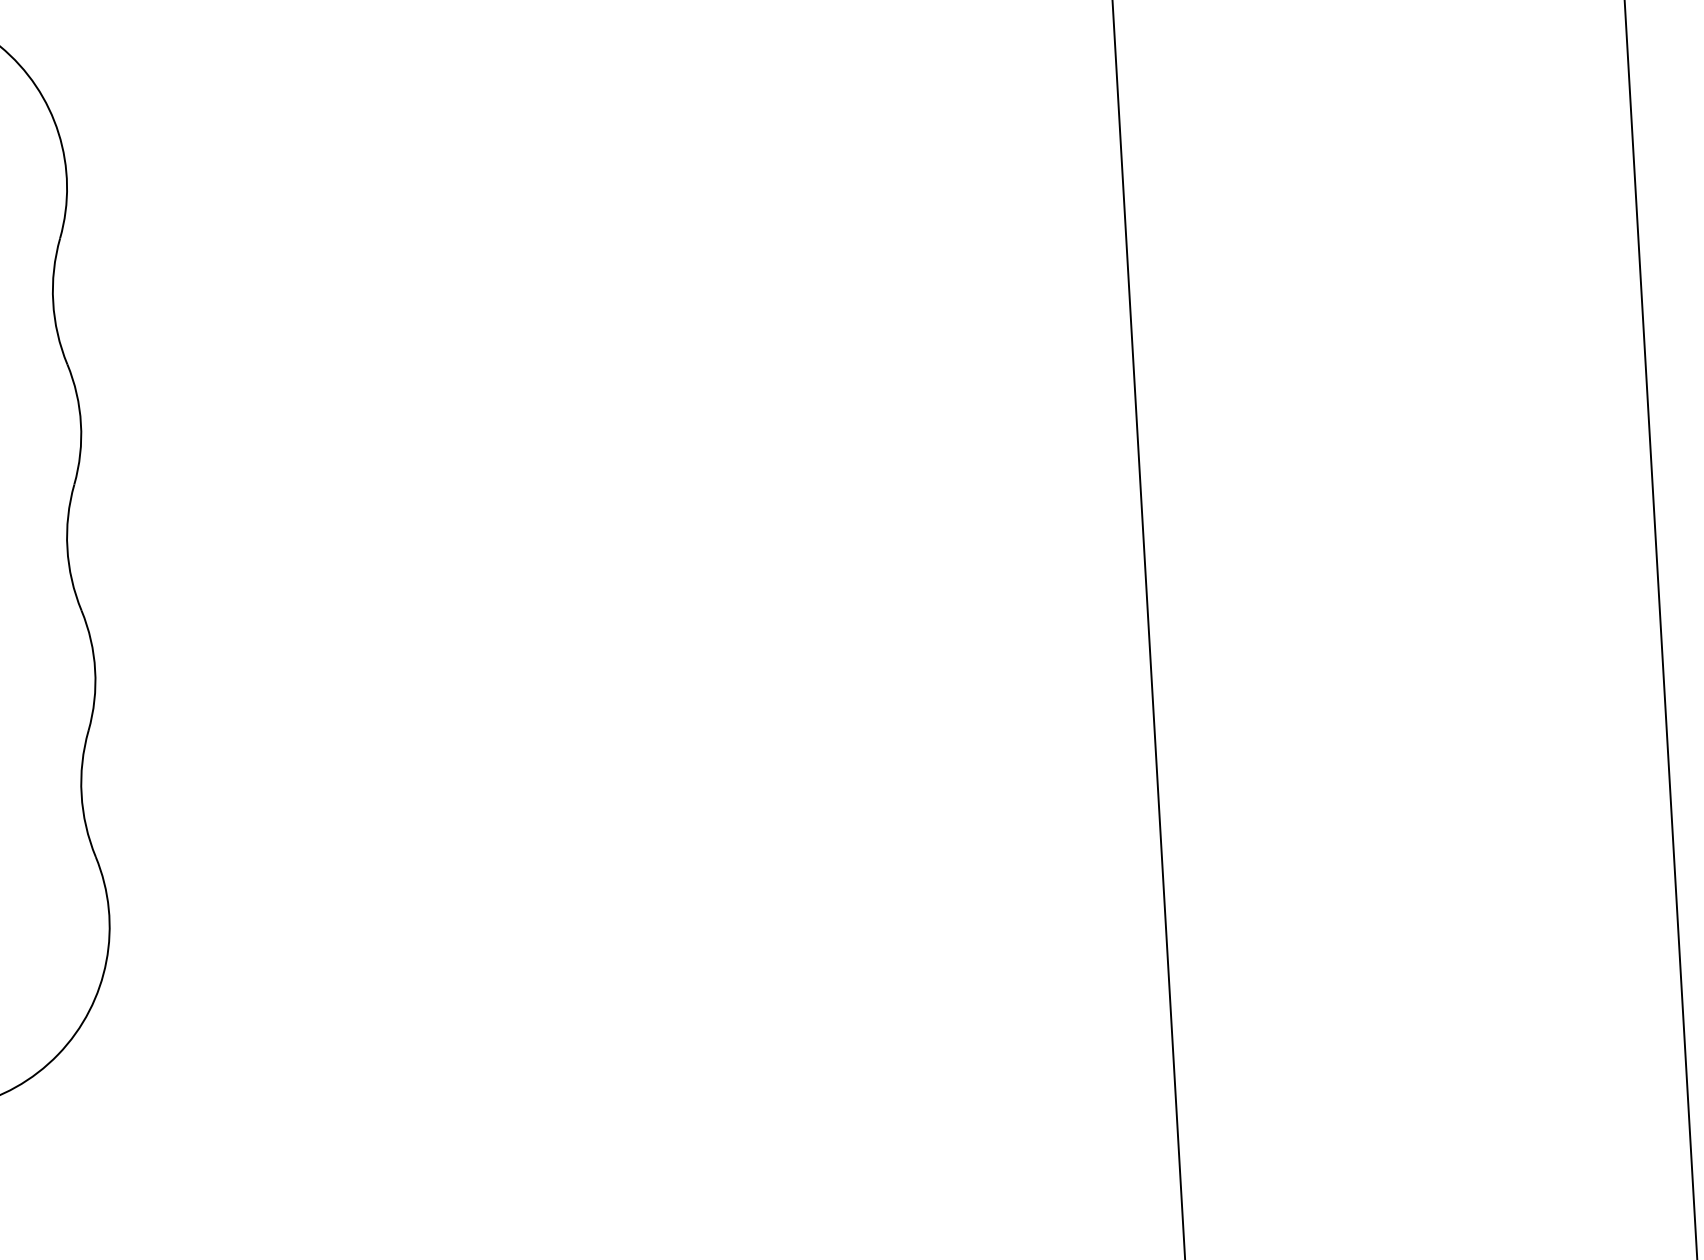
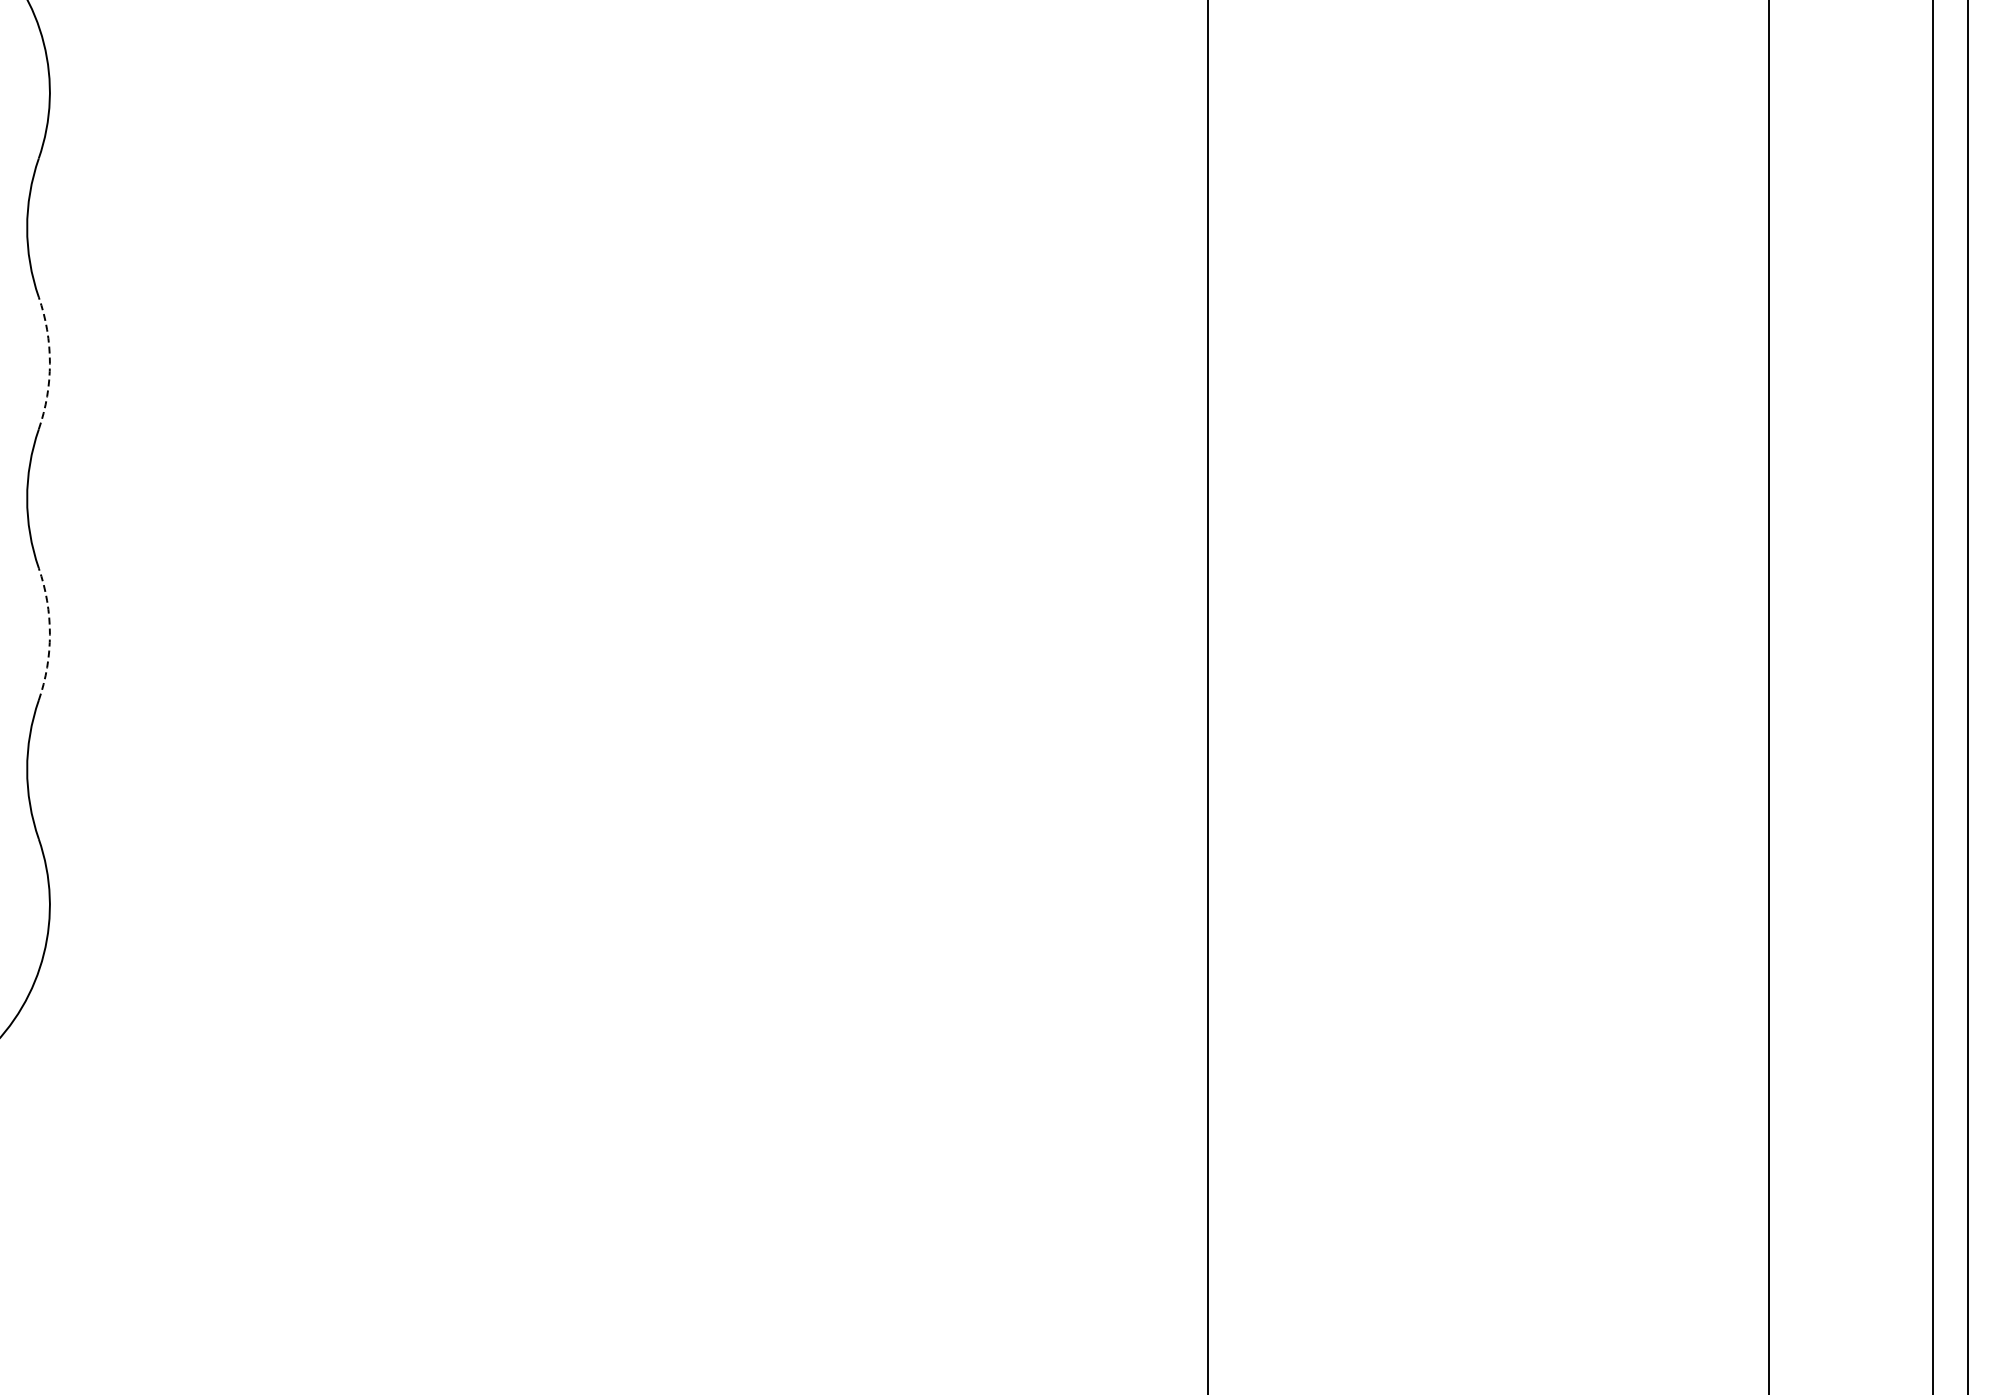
arc: (80, 424) -> (49, 363), solid -> dashed
arc: (94, 670) -> (49, 634), solid -> dashed

